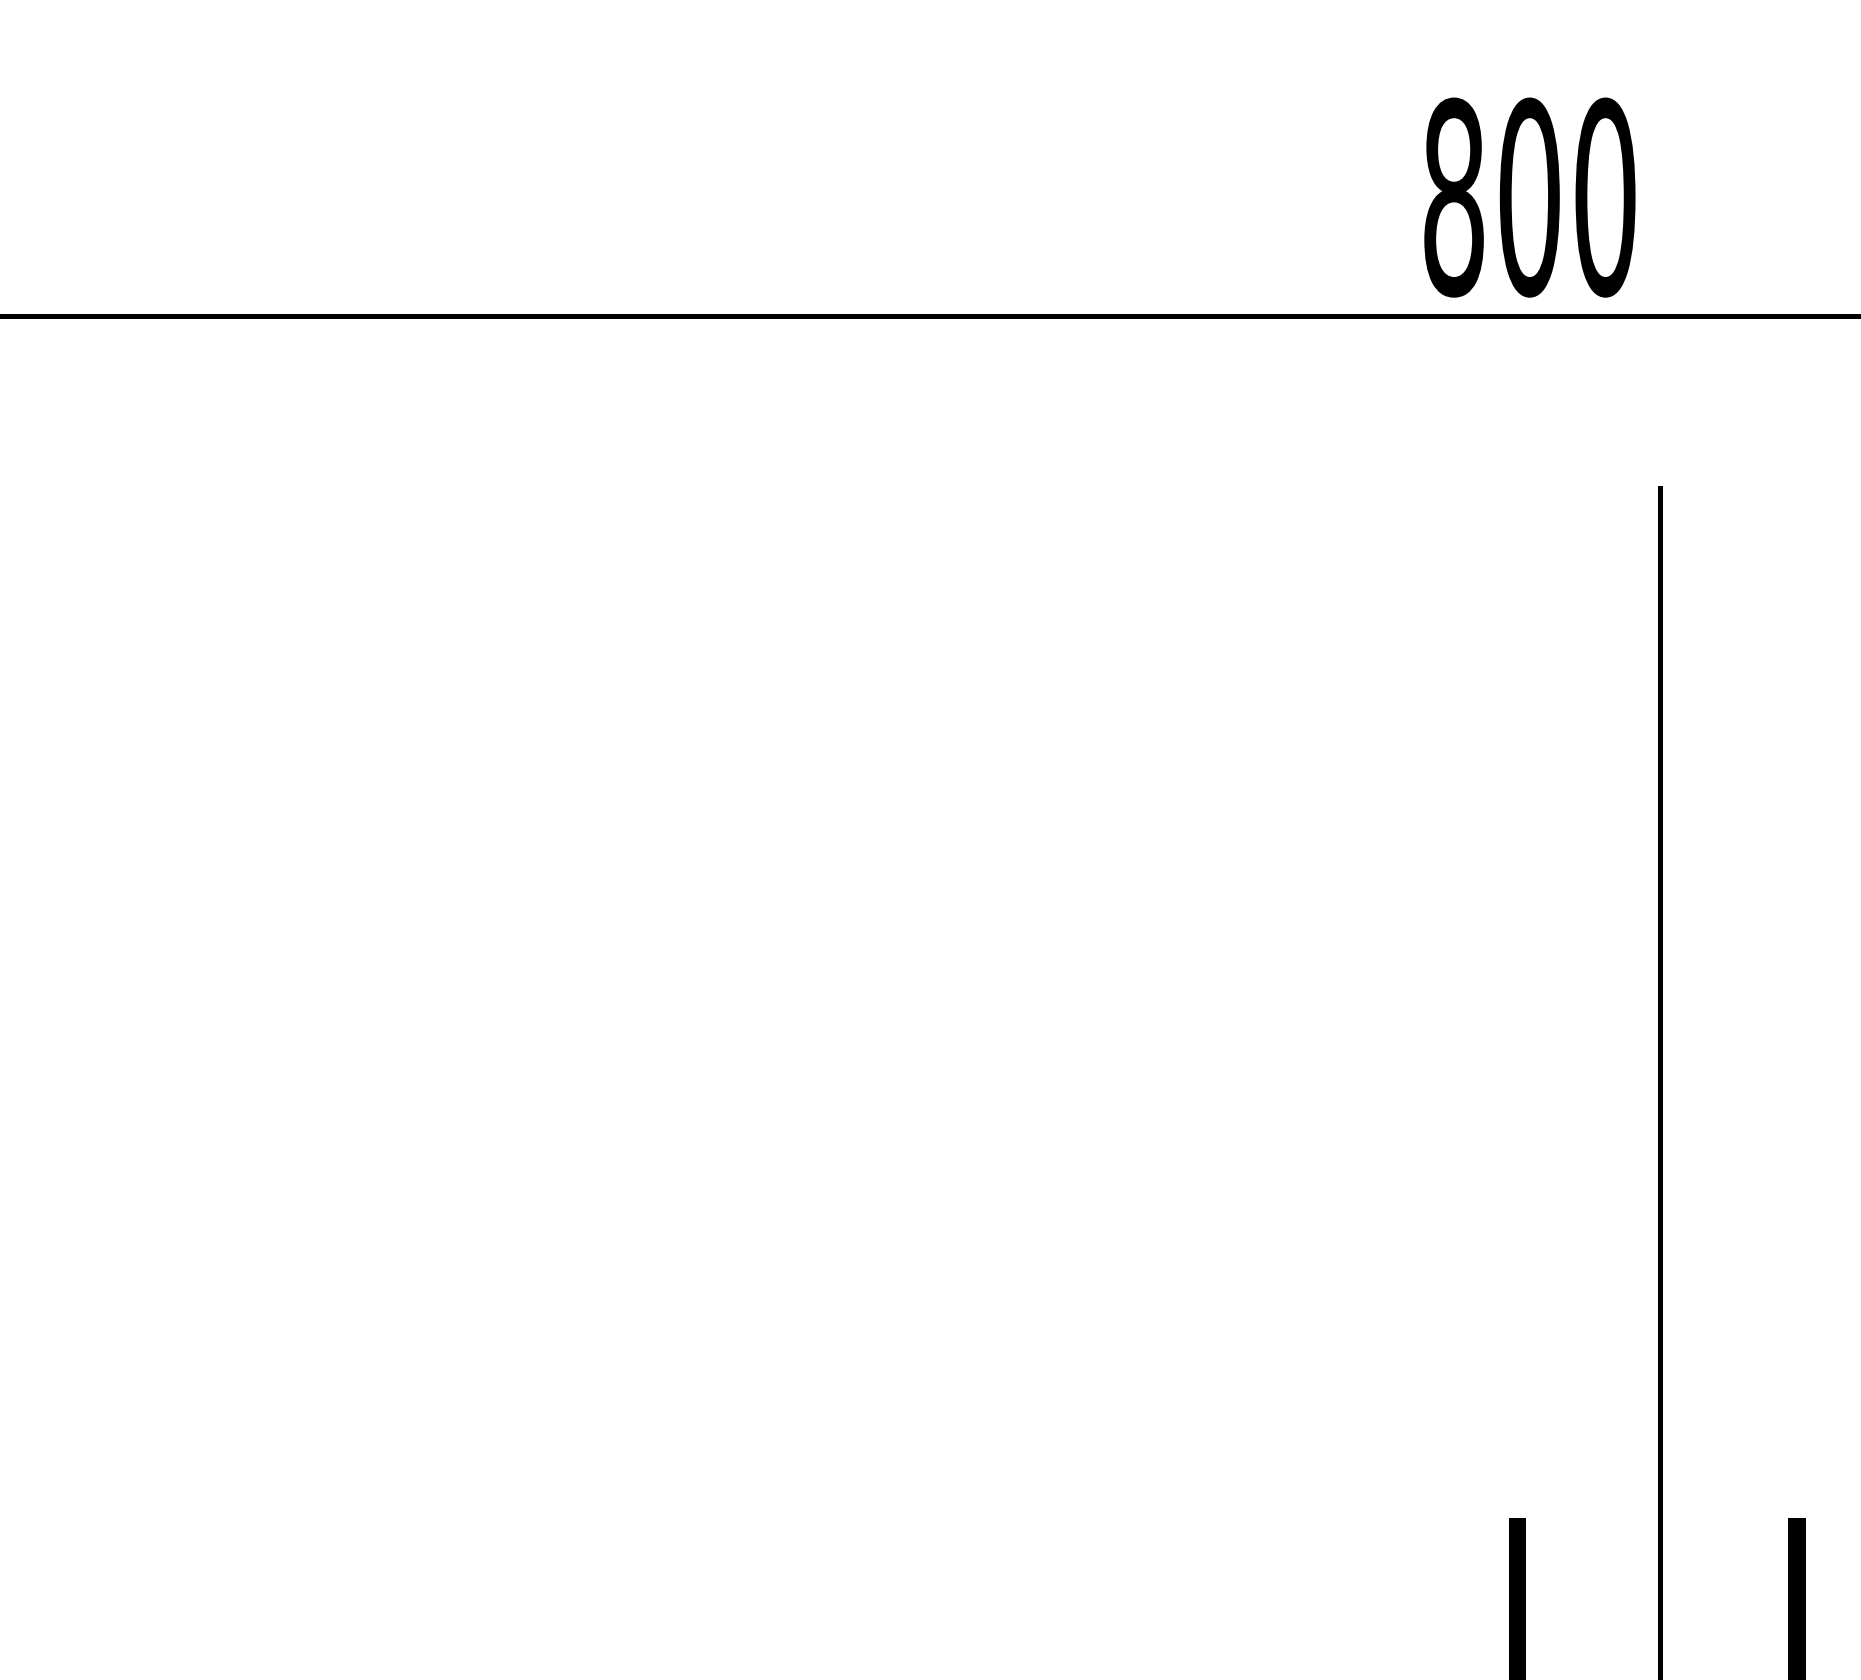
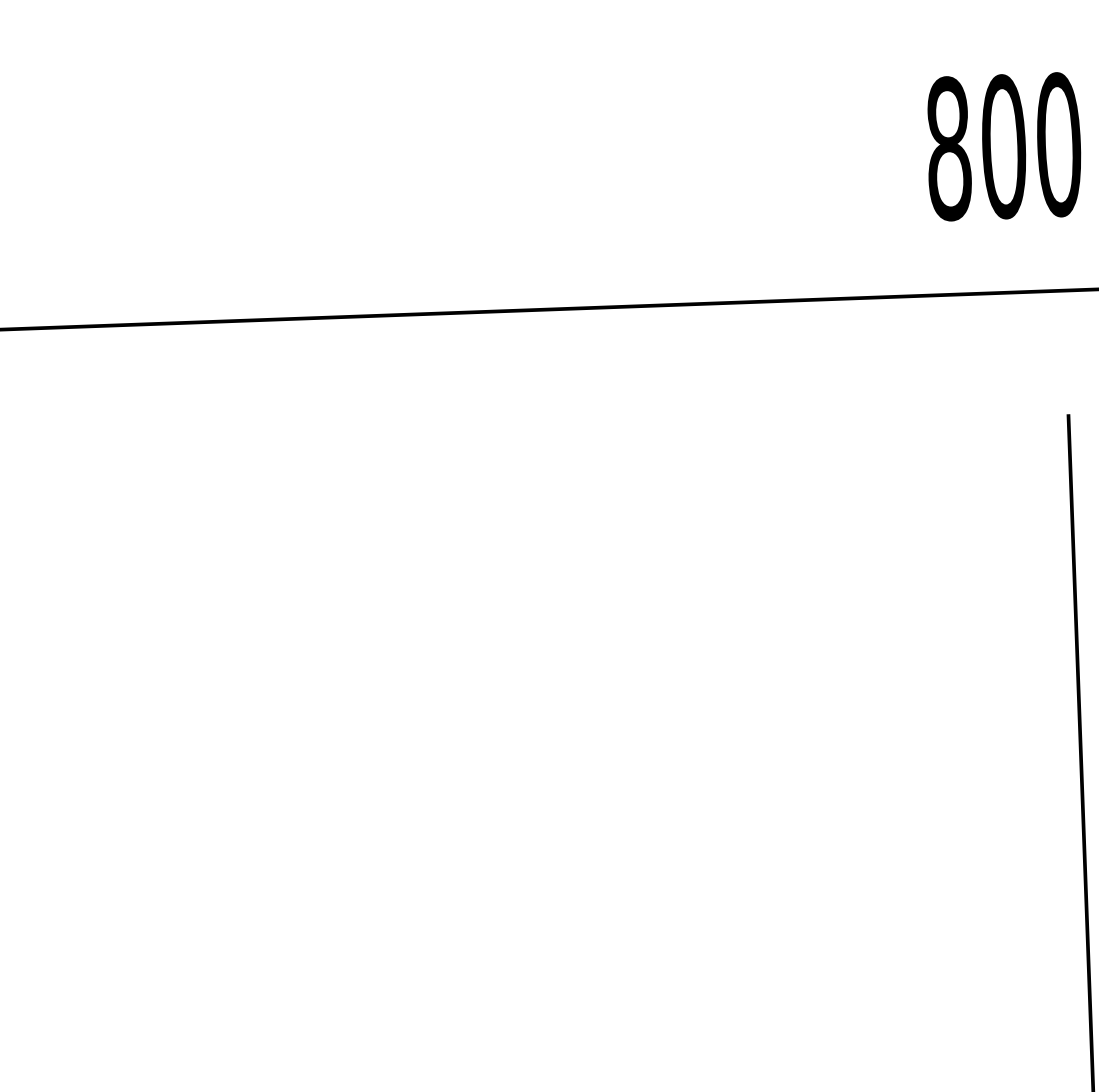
text: (1529, 197) -> (1003, 146), moved

